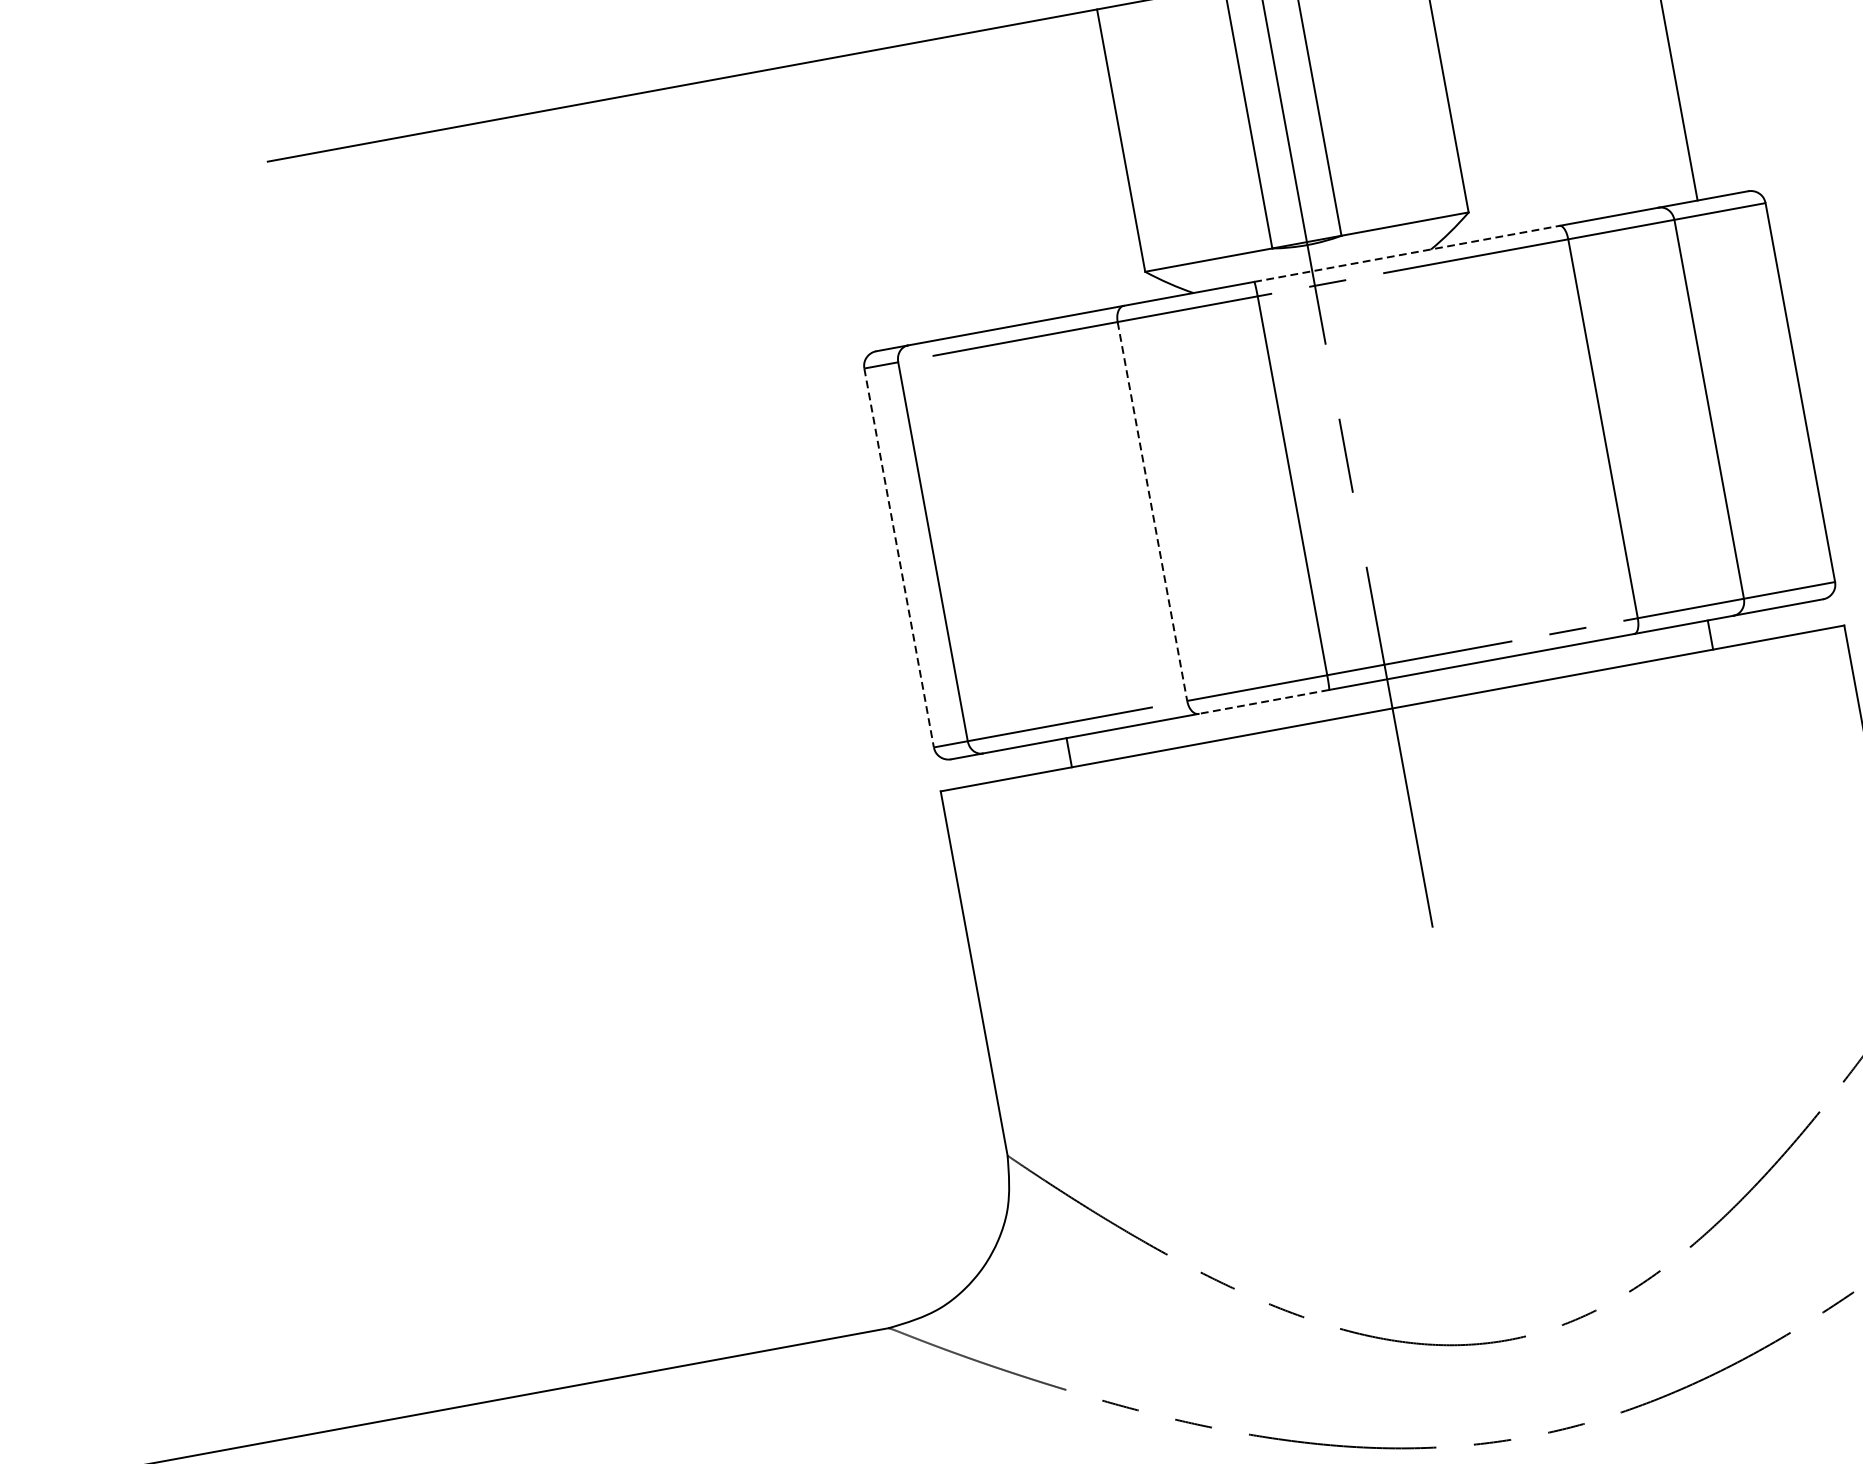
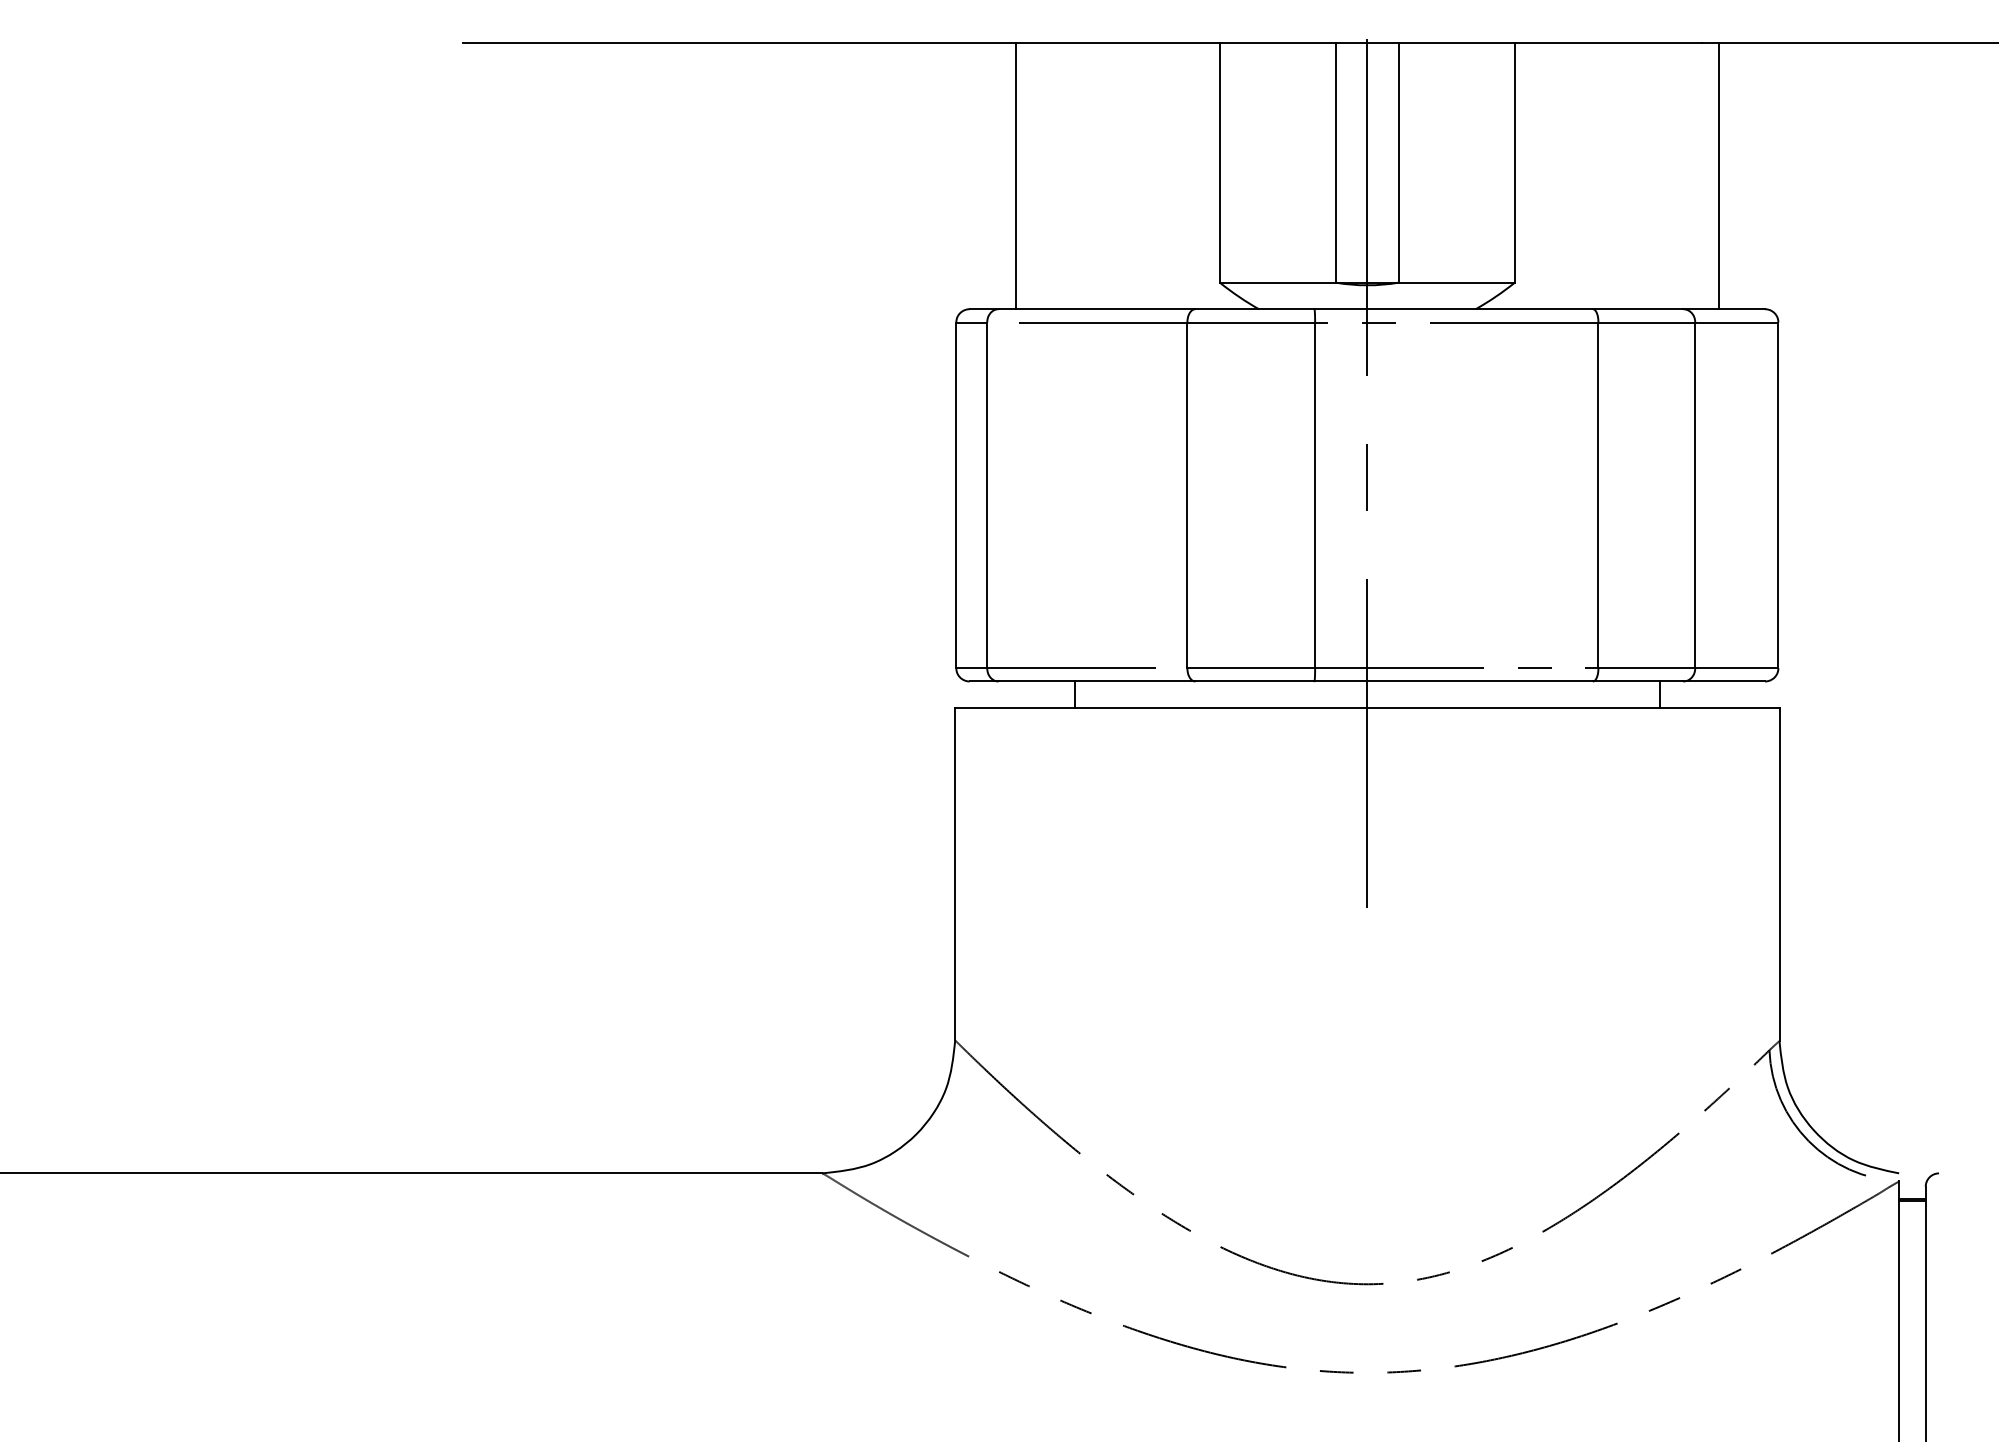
line: (899, 196) -> (1015, 176), added
line: (1407, 254) -> (1454, 309), dashed -> solid
line: (1152, 511) -> (1187, 495), dashed -> solid
line: (899, 558) -> (956, 495), dashed -> solid
line: (1263, 702) -> (1254, 681), dashed -> solid

